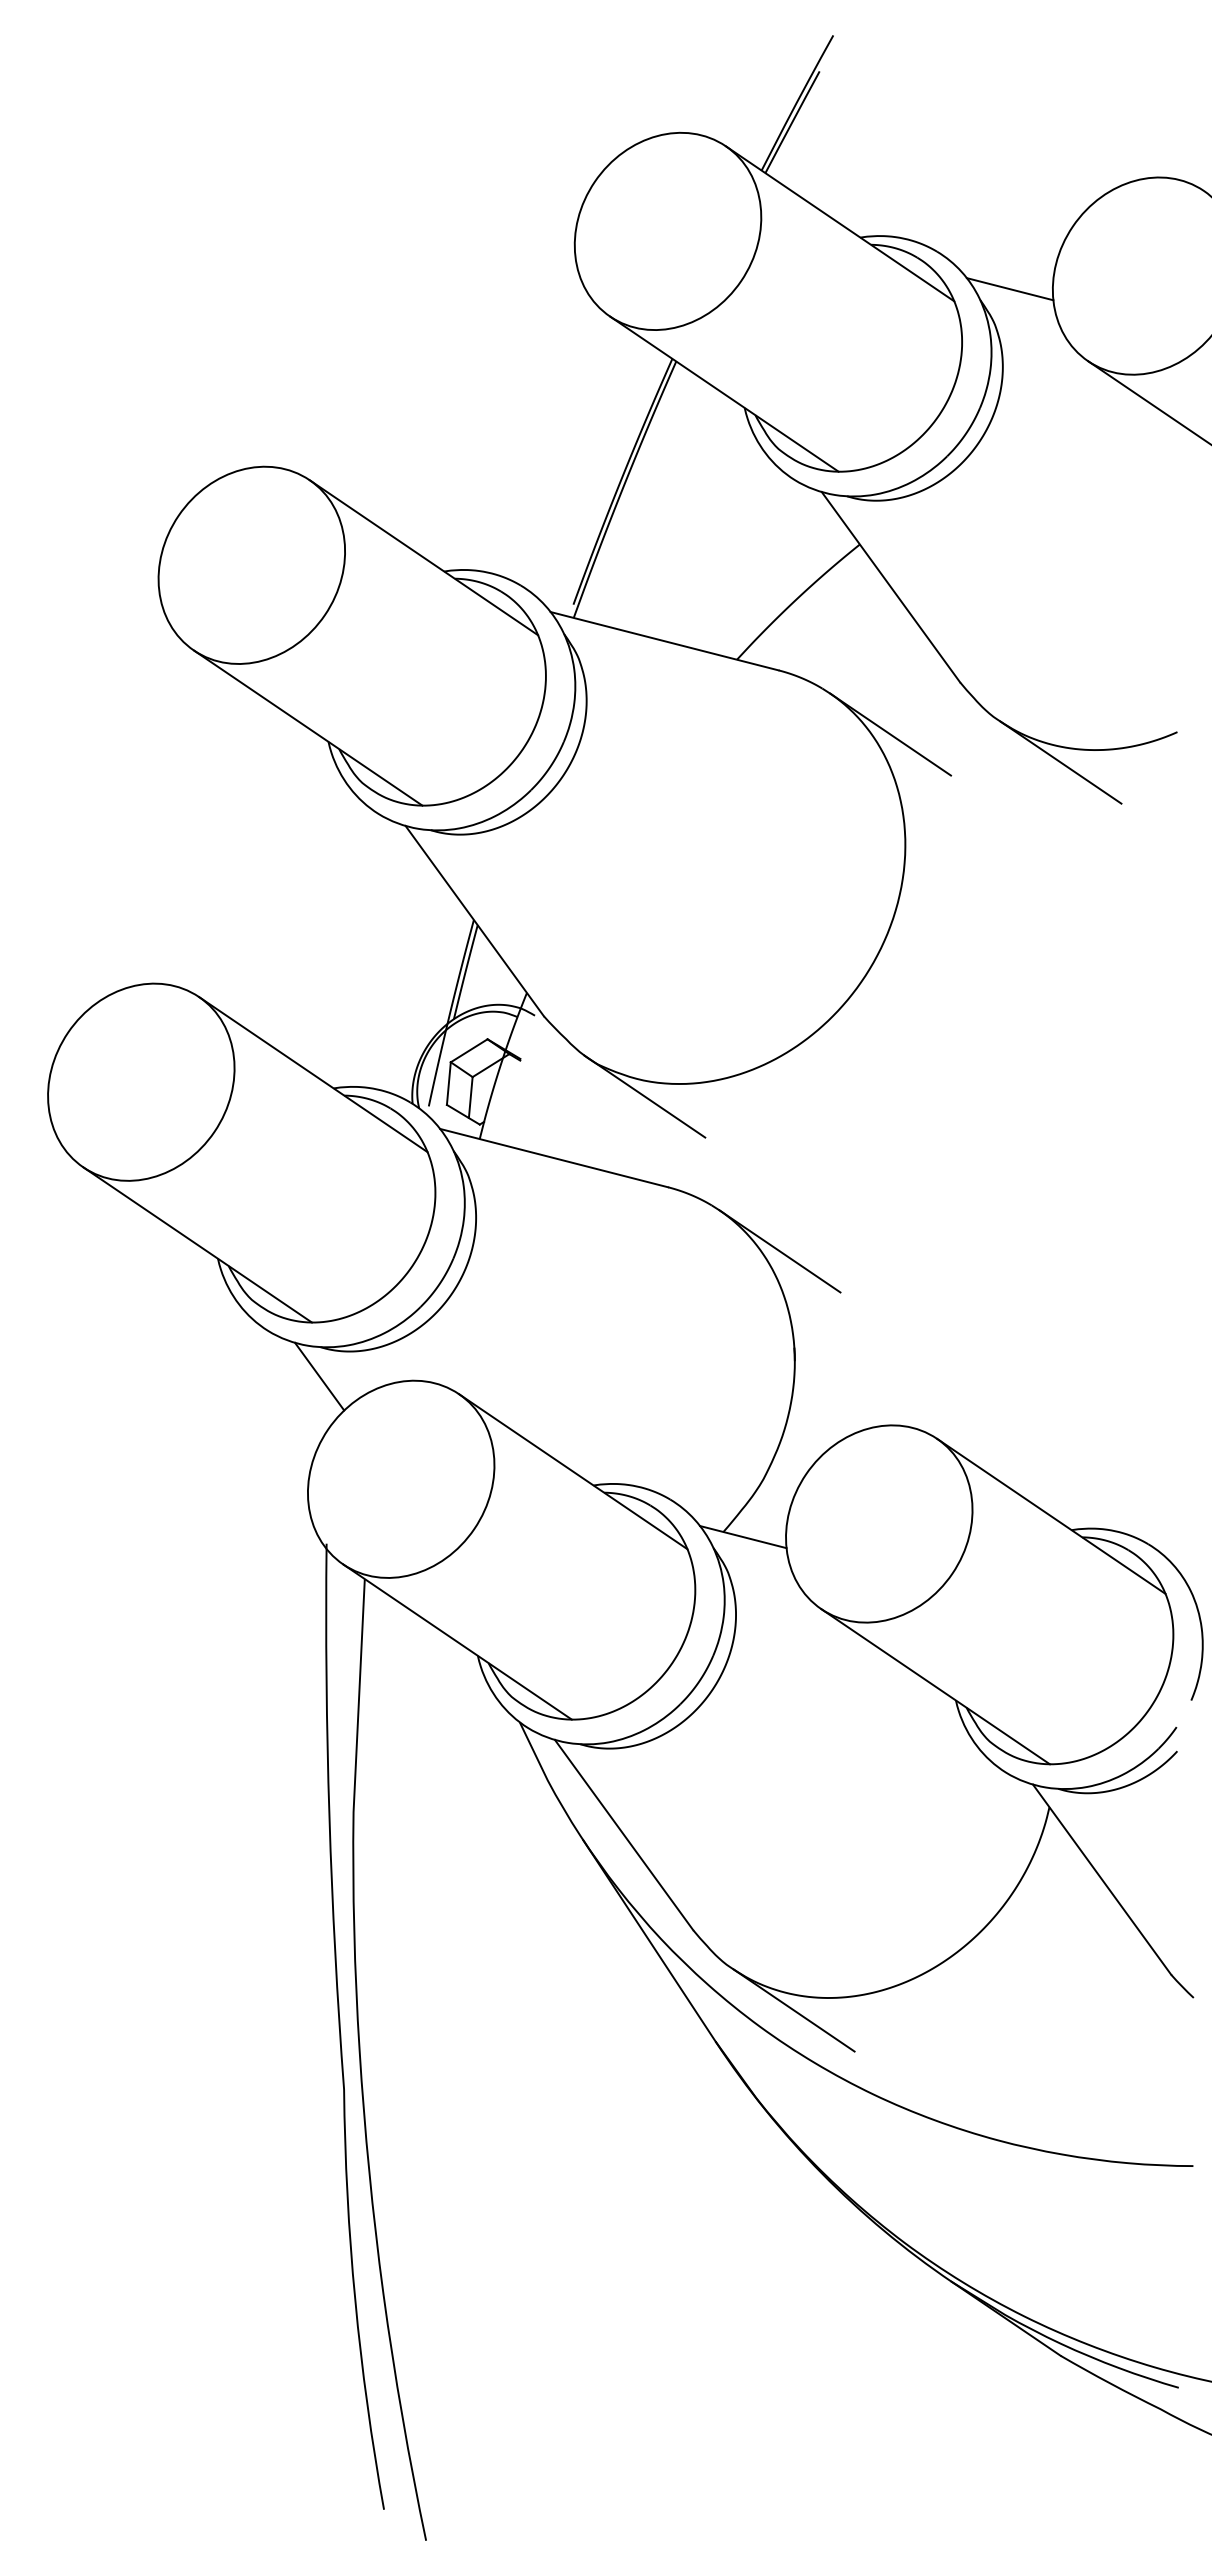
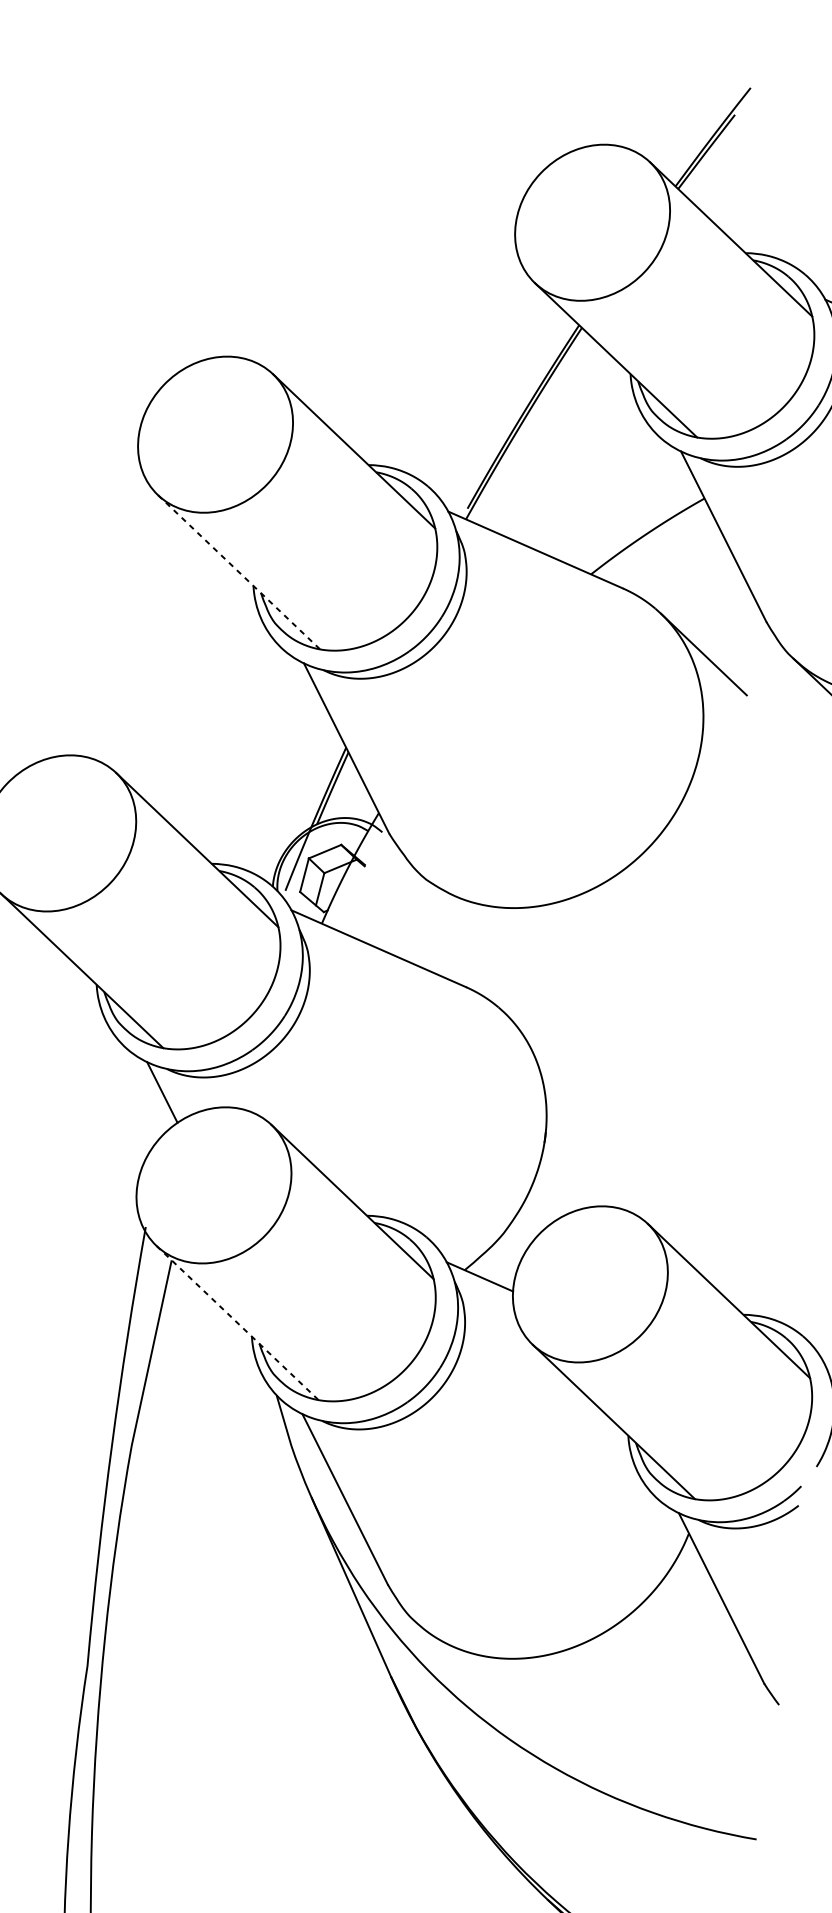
line: (308, 728) -> (239, 572), solid -> dashed
line: (644, 1096) -> (459, 911), removed
line: (779, 1251) -> (546, 1053), removed
line: (458, 1642) -> (238, 1323), solid -> dashed
line: (793, 2010) -> (457, 1662), removed

